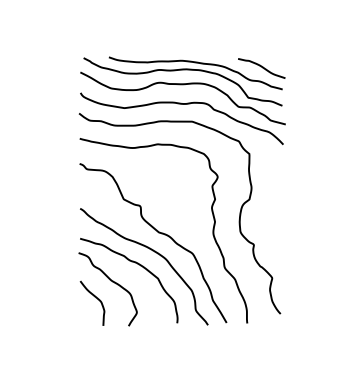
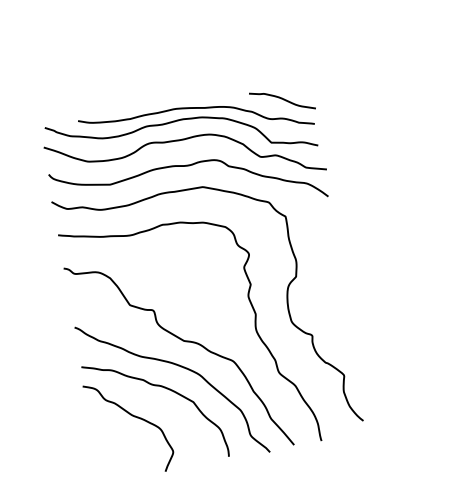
curve: (94, 297) -> (113, 441), removed

